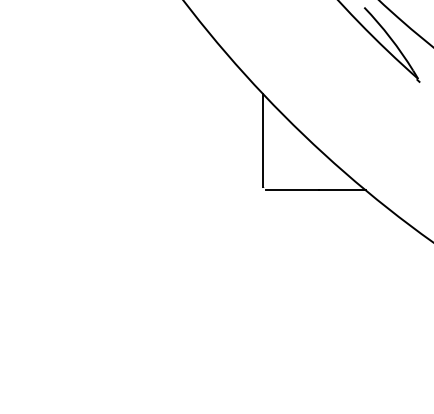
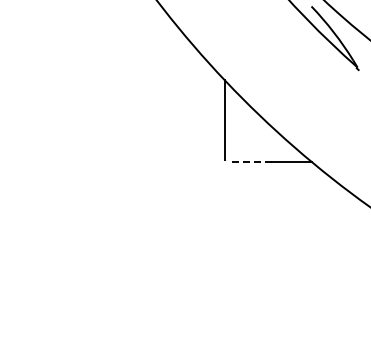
line: (291, 190) -> (249, 162), solid -> dashed

